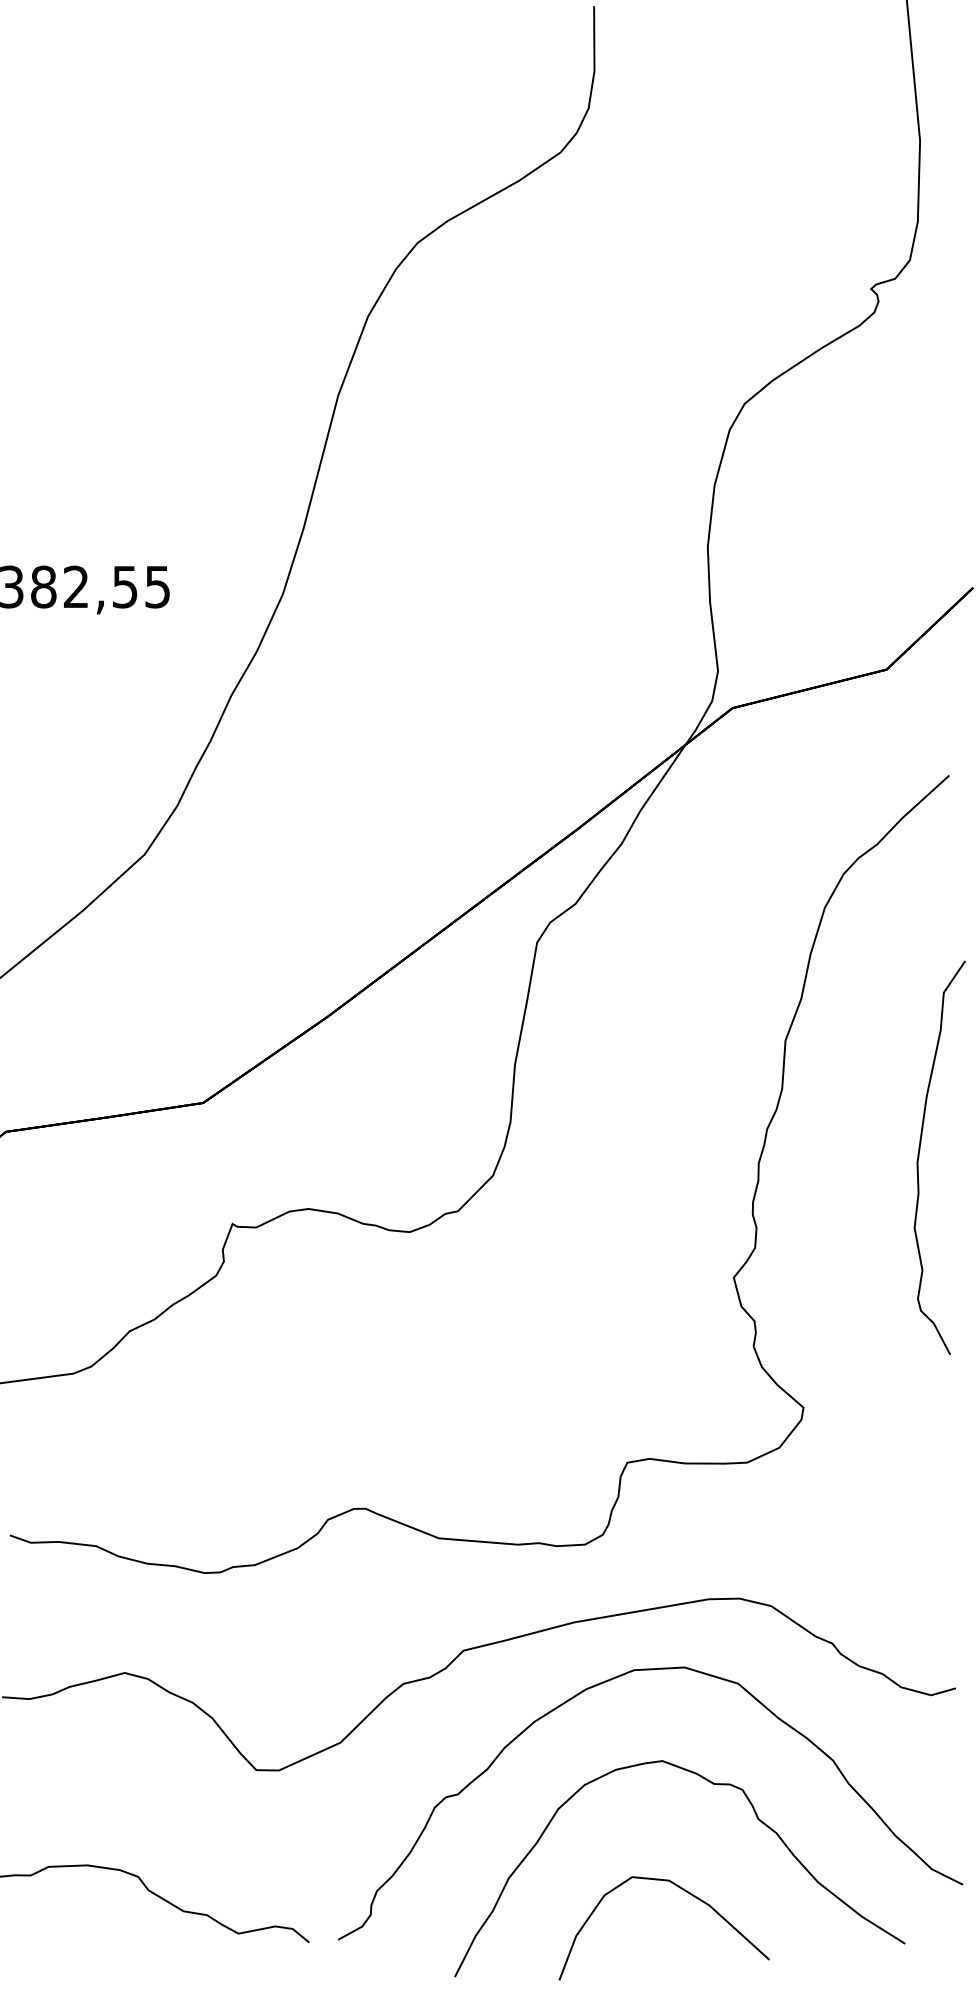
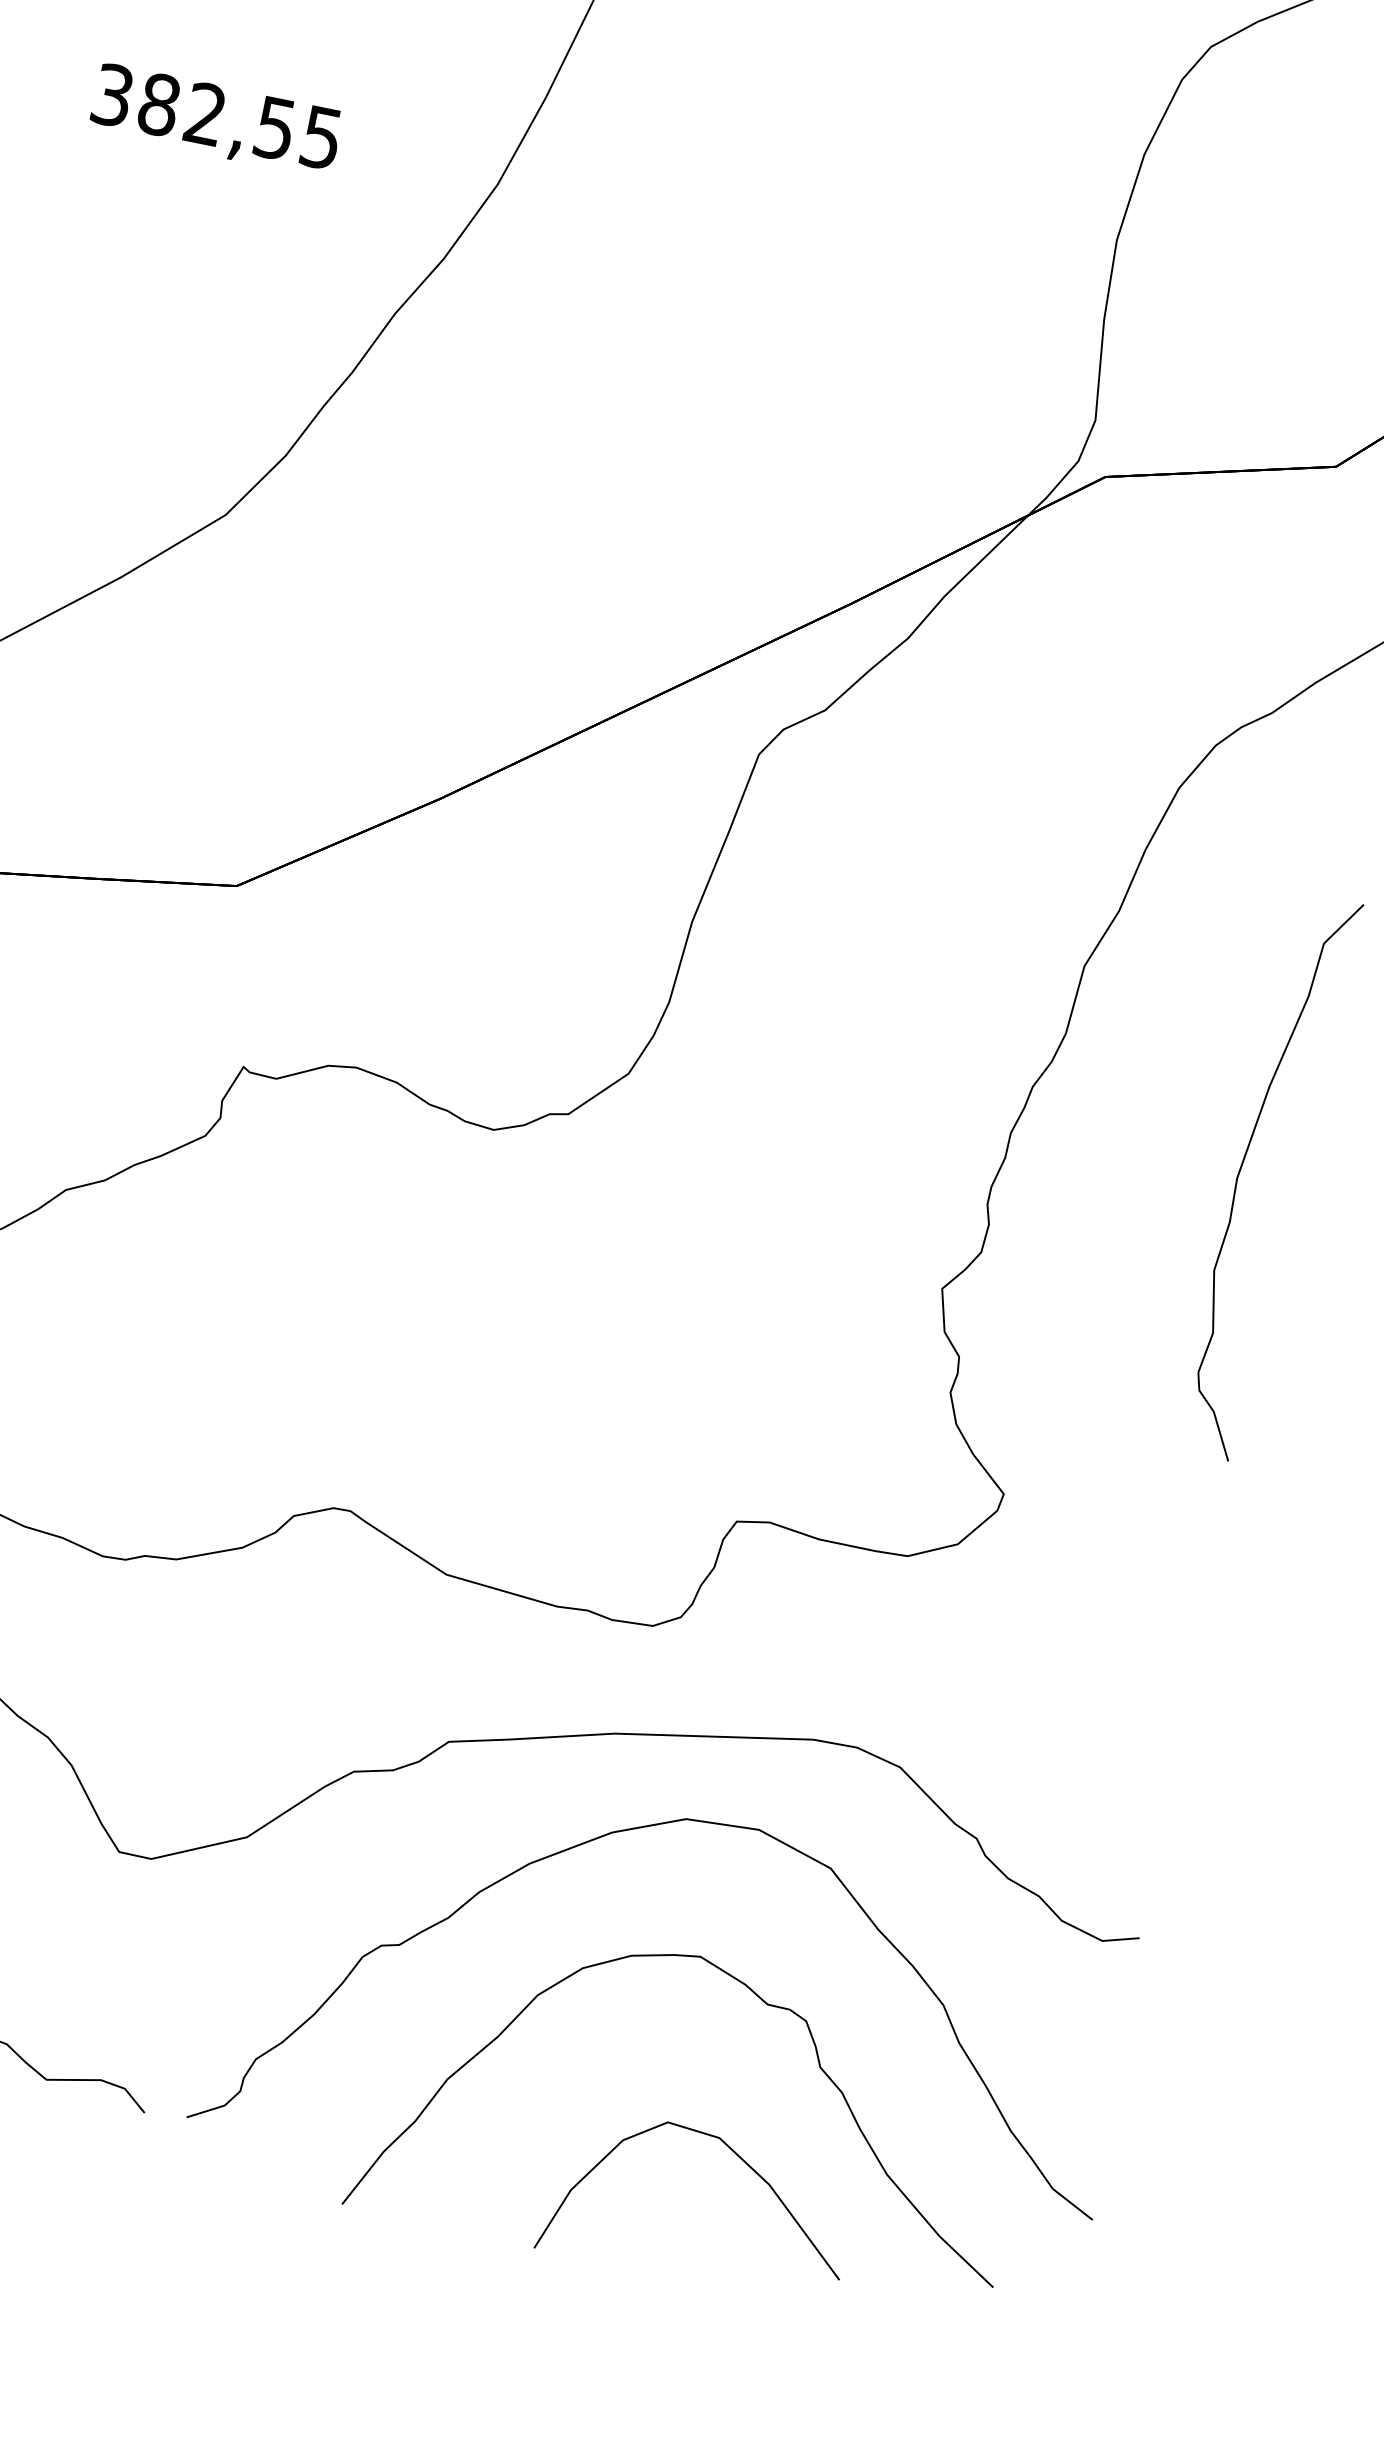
curve: (684, 1891) -> (738, 2157), moved

